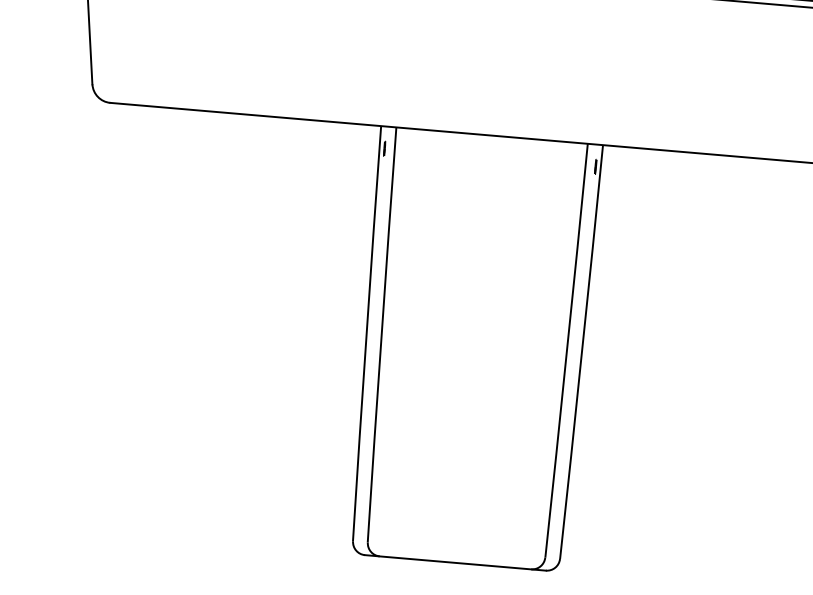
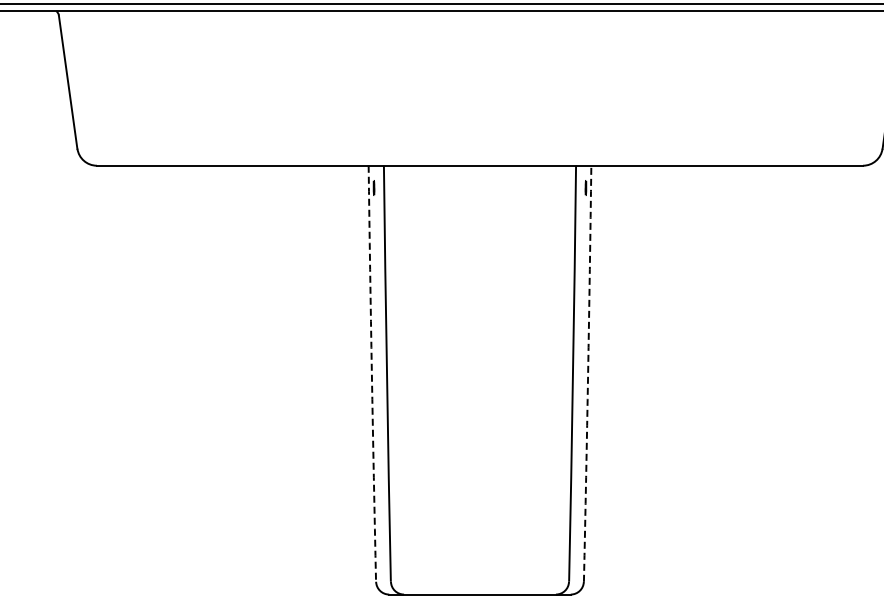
arc: (366, 333) -> (371, 373), solid -> dashed
arc: (582, 351) -> (588, 373), solid -> dashed

